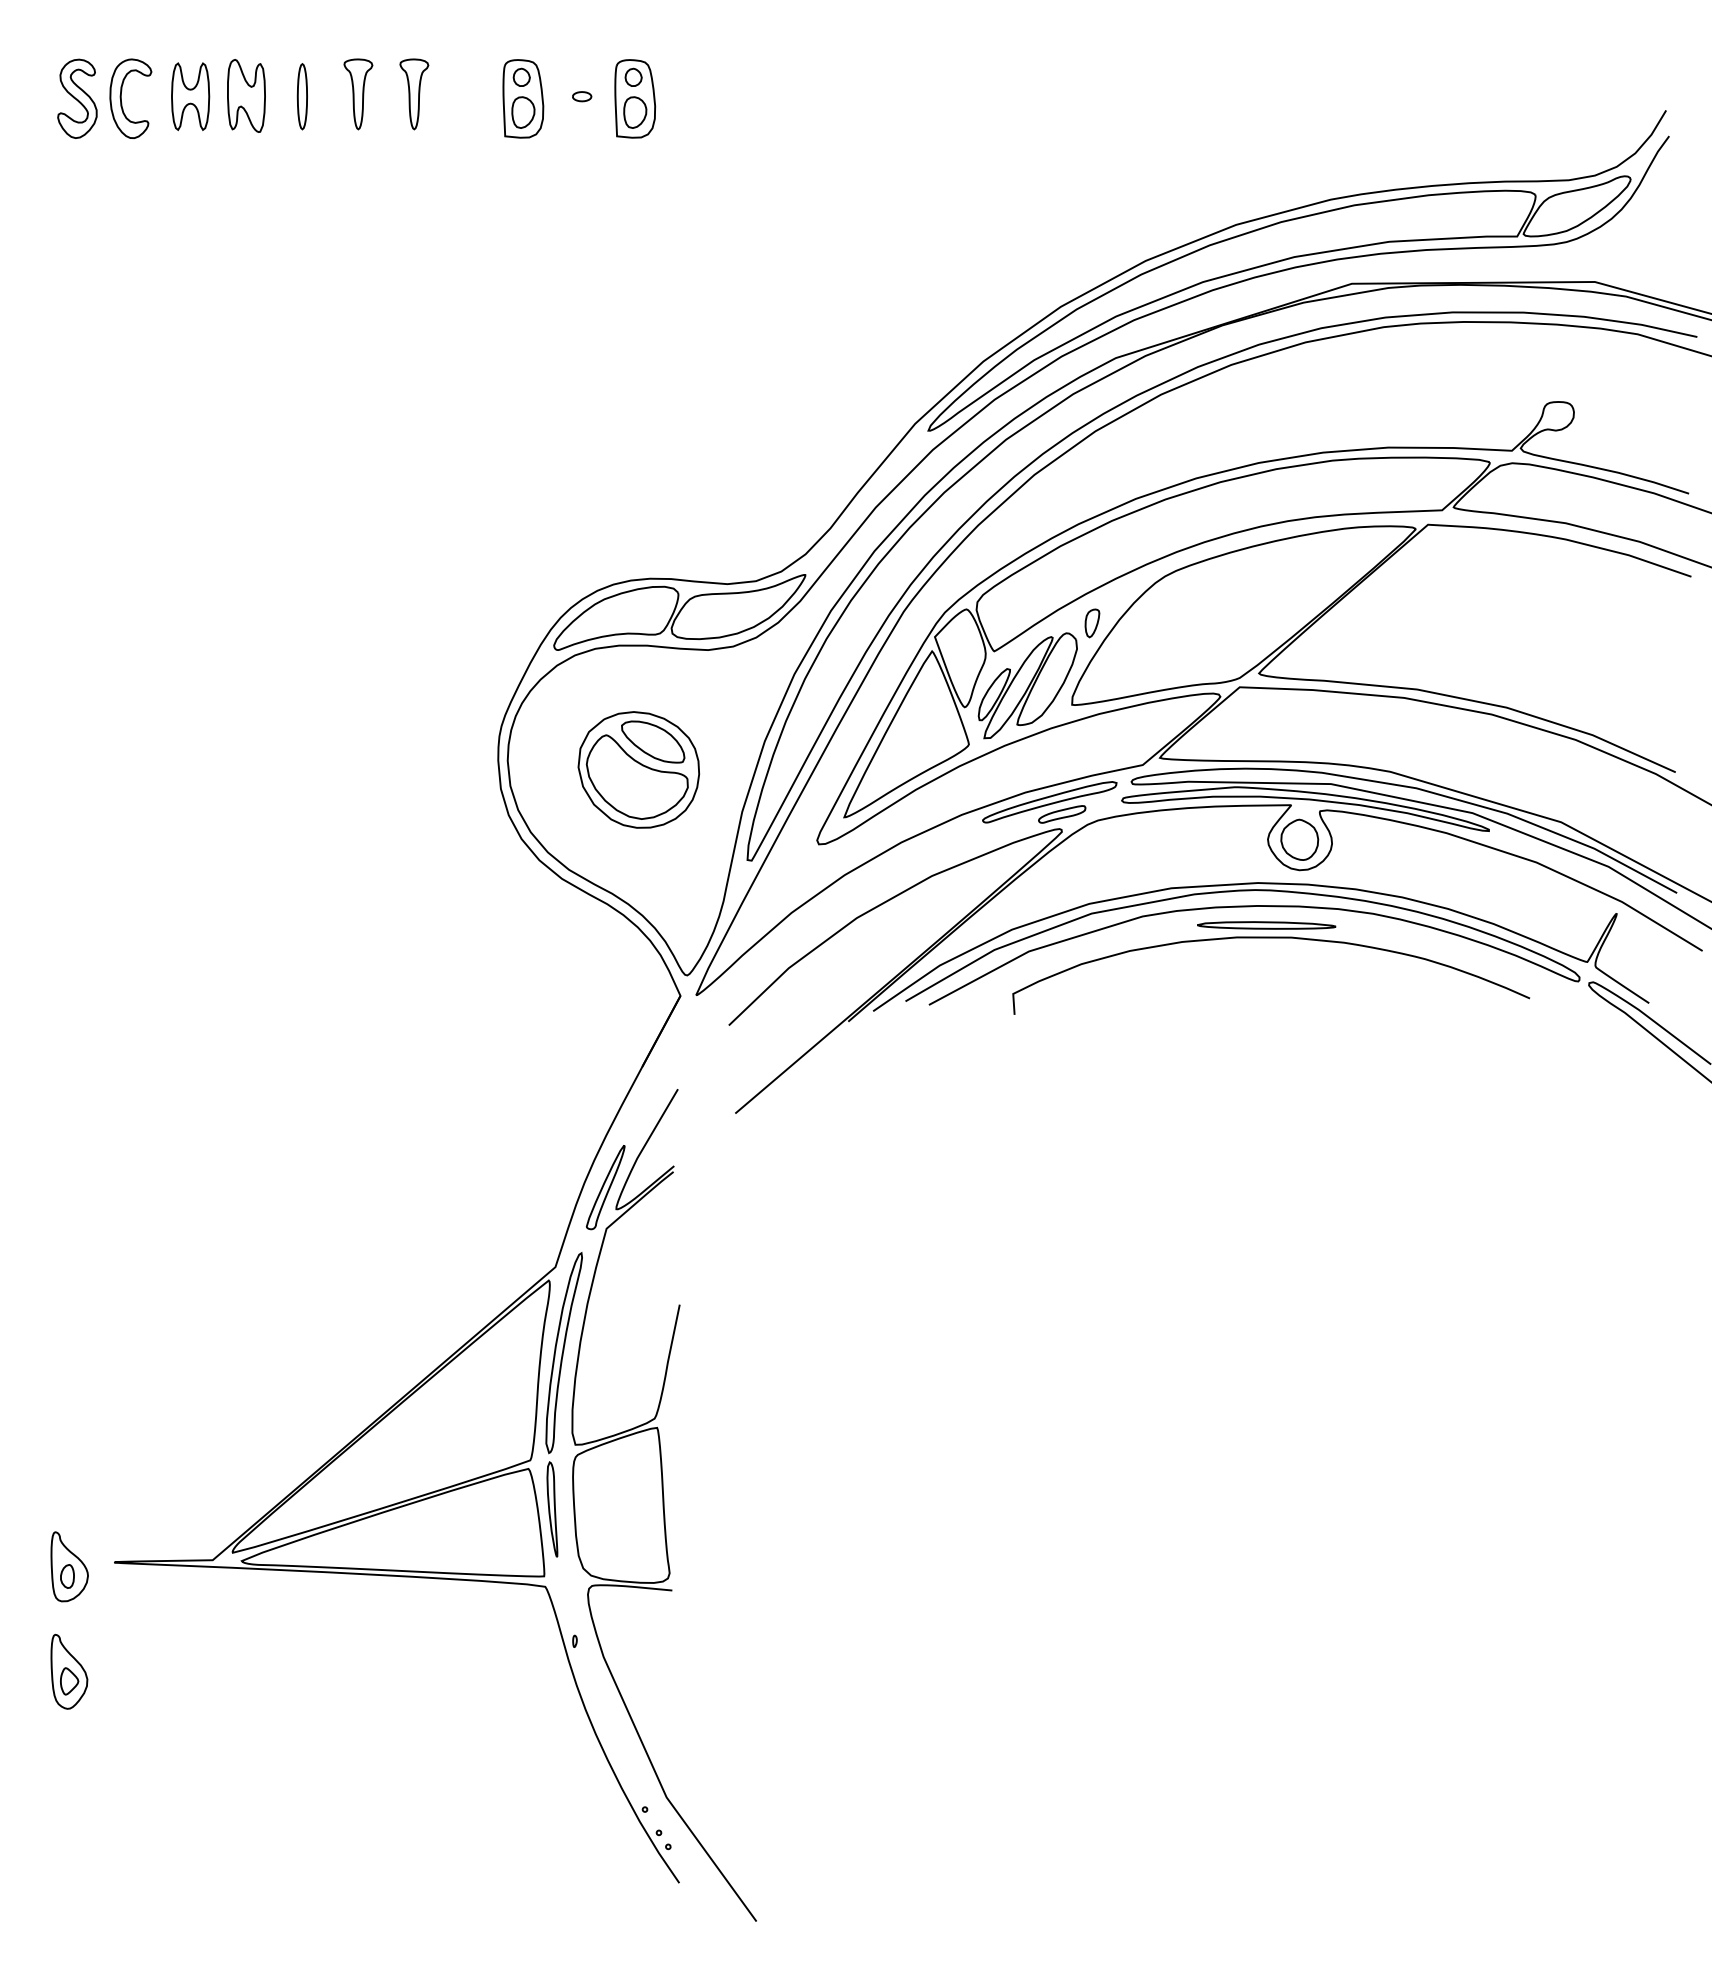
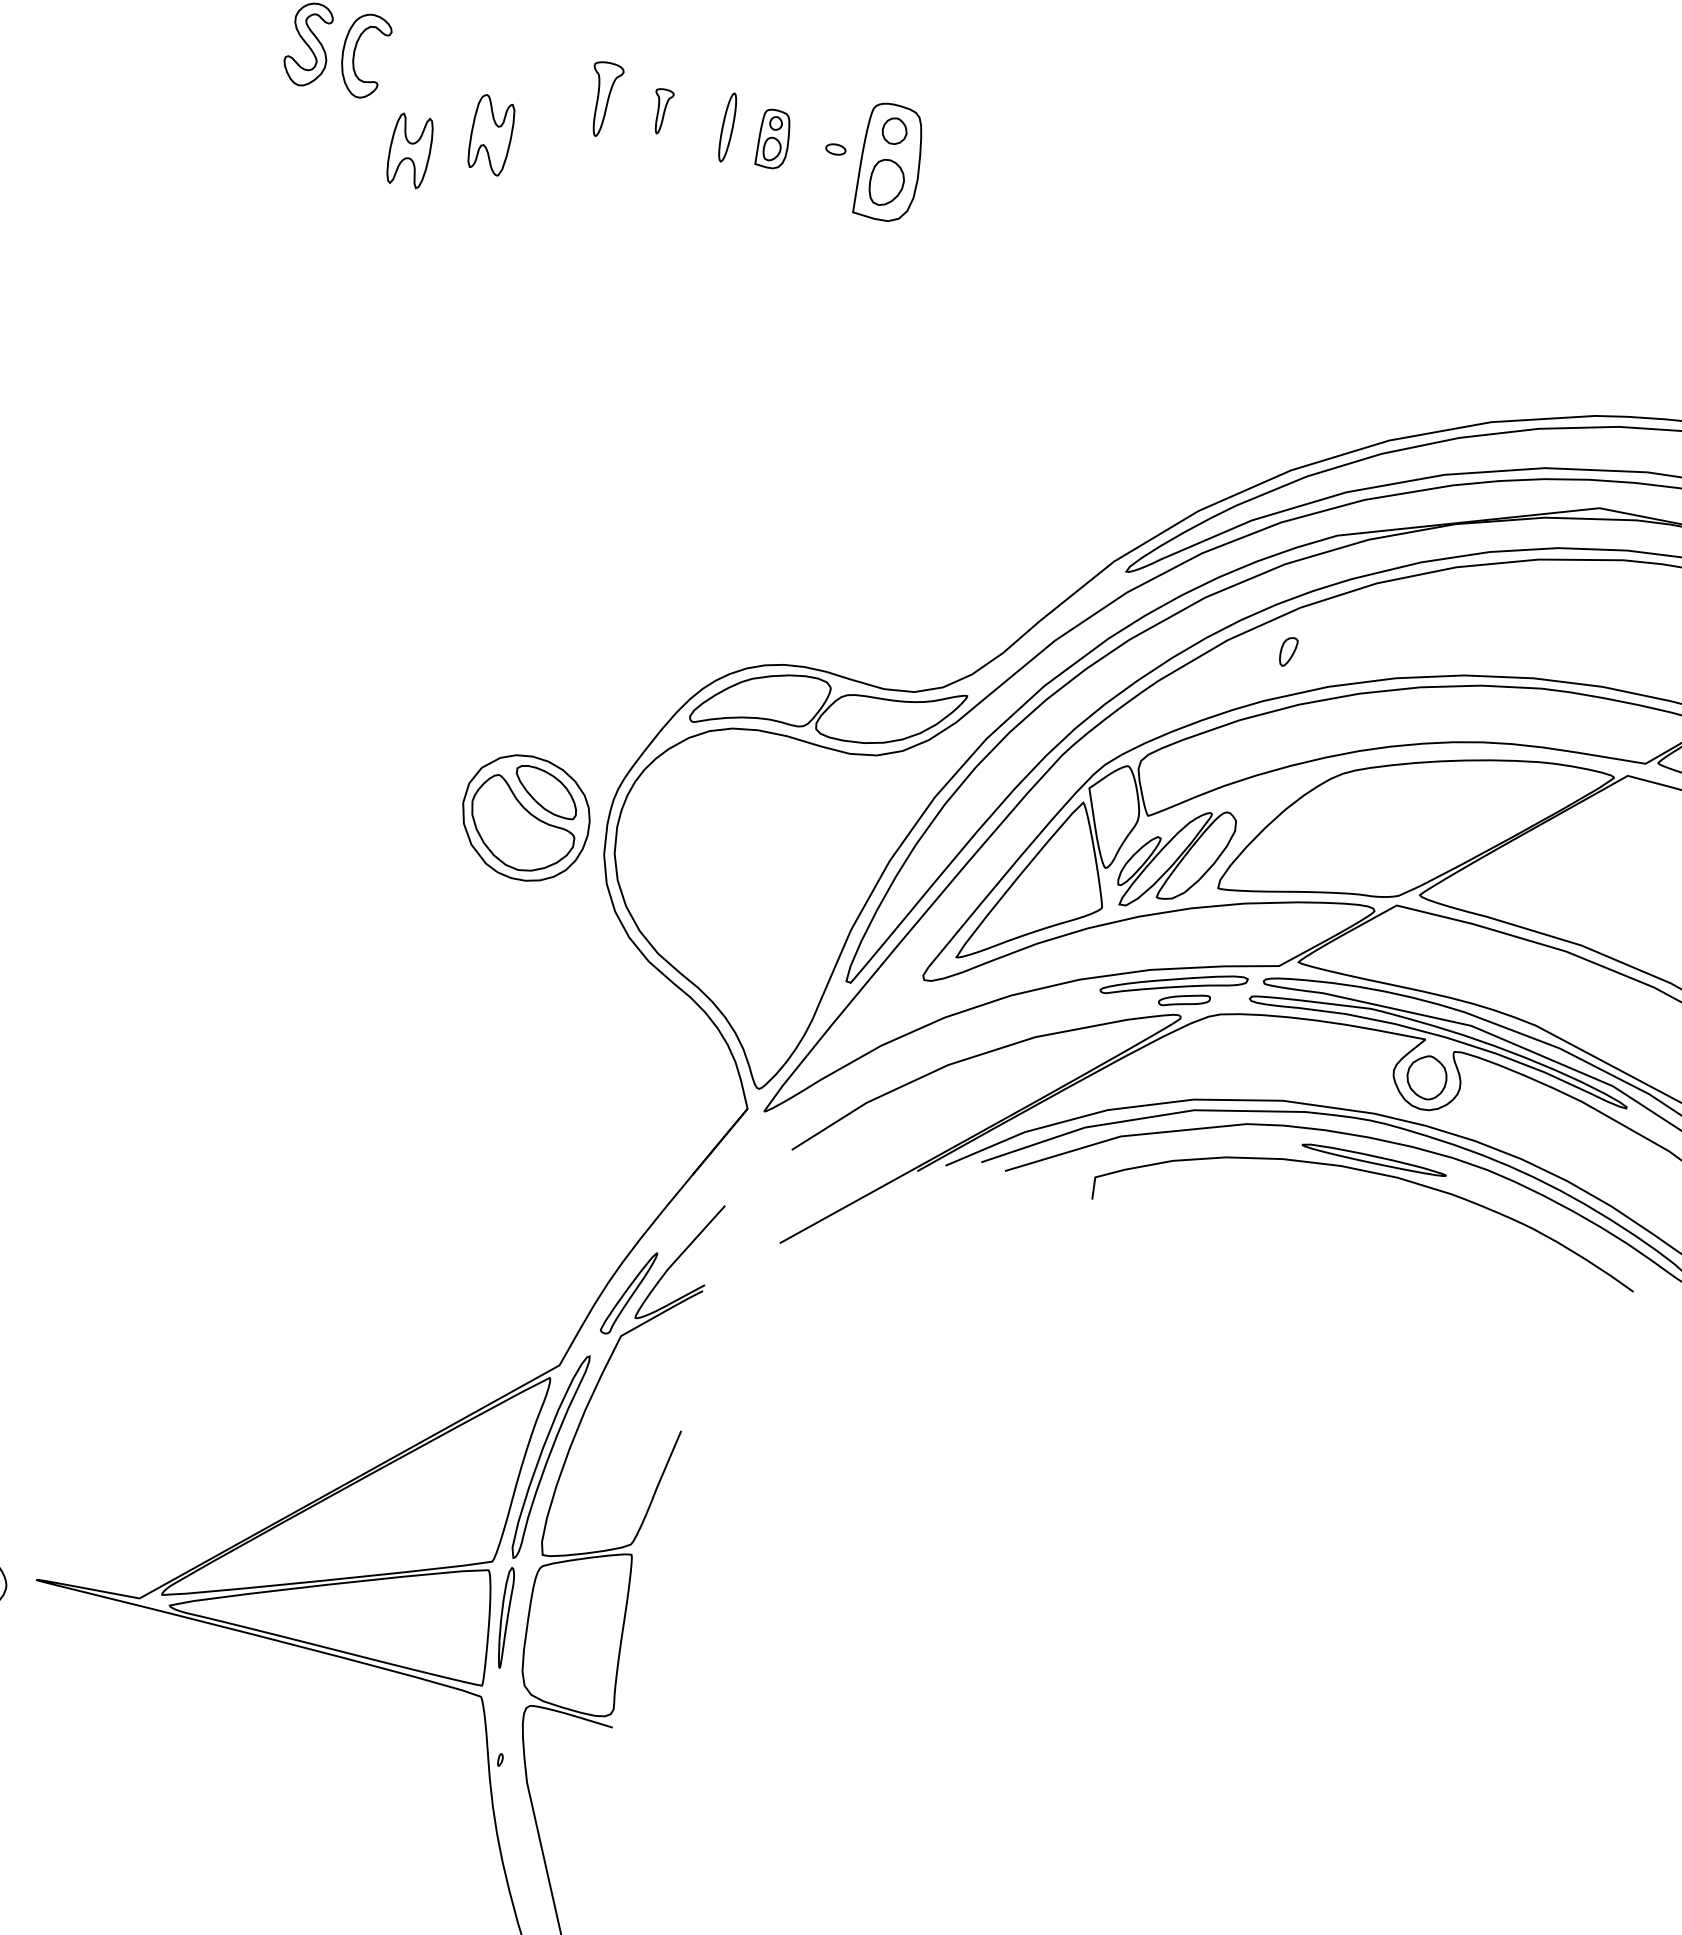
part: (414, 94) -> (661, 111), size x0.6
part: (246, 95) -> (491, 134), moved
part: (190, 96) -> (410, 150), moved
part: (301, 96) -> (726, 127), moved
part: (523, 98) -> (774, 138), size x0.7
part: (635, 98) -> (891, 162), size x1.4
part: (1092, 623) -> (1288, 652), moved
part: (638, 769) -> (525, 817), moved

